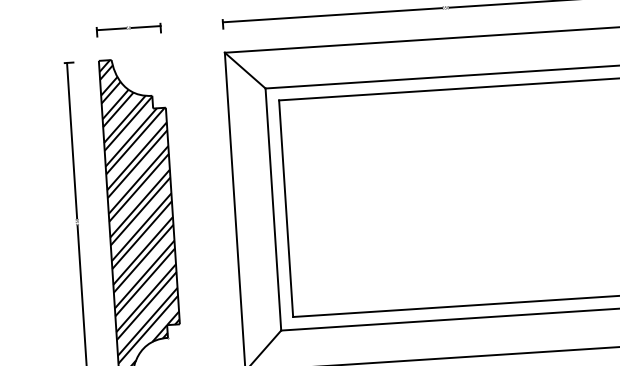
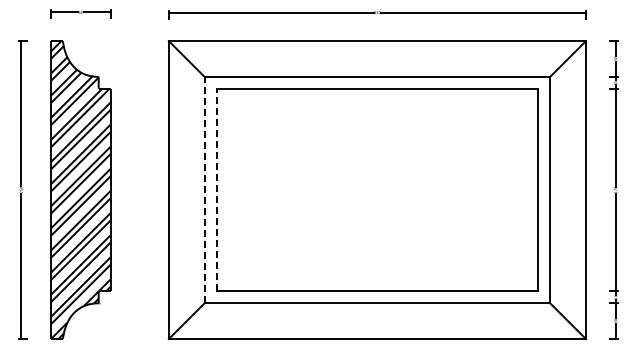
line: (273, 208) -> (204, 189), solid -> dashed
line: (286, 208) -> (216, 189), solid -> dashed

